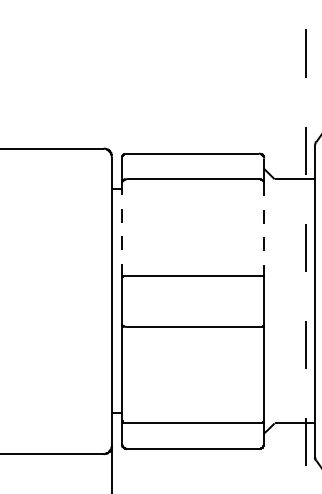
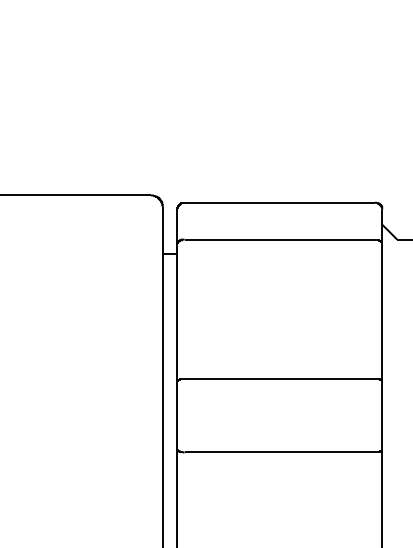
line: (121, 230) -> (176, 313), dashed -> solid
line: (264, 230) -> (382, 313), dashed -> solid

